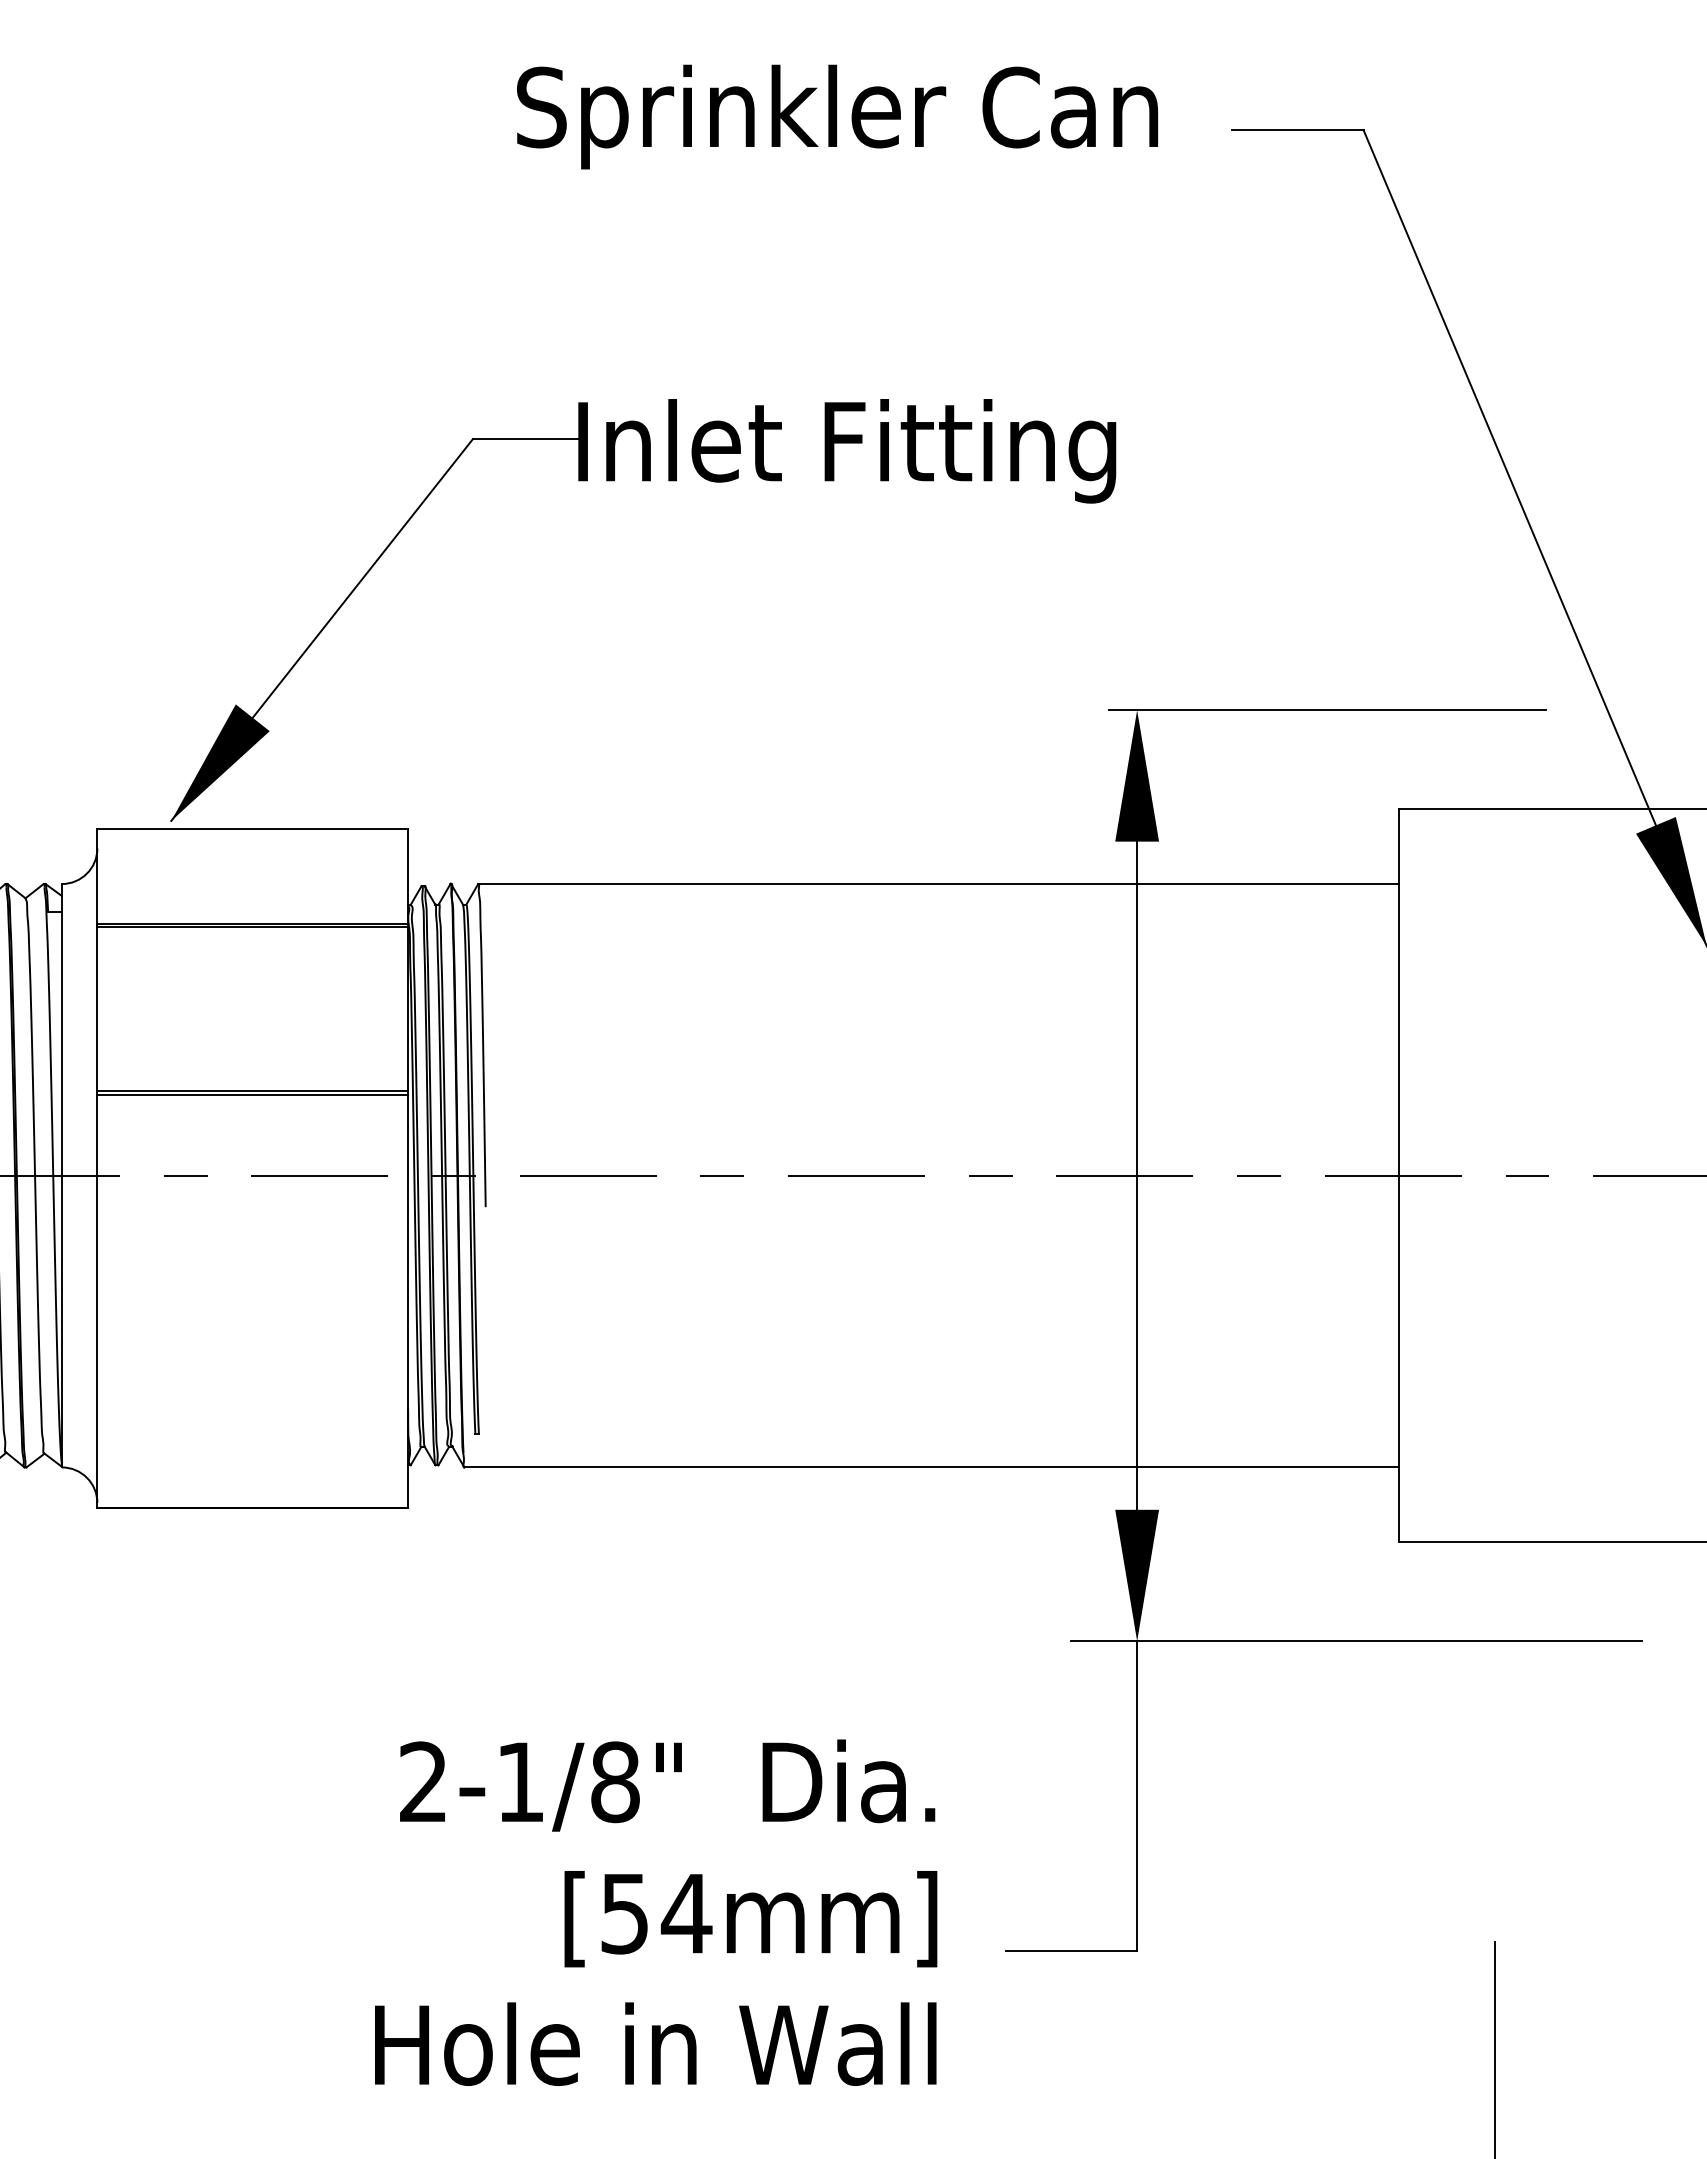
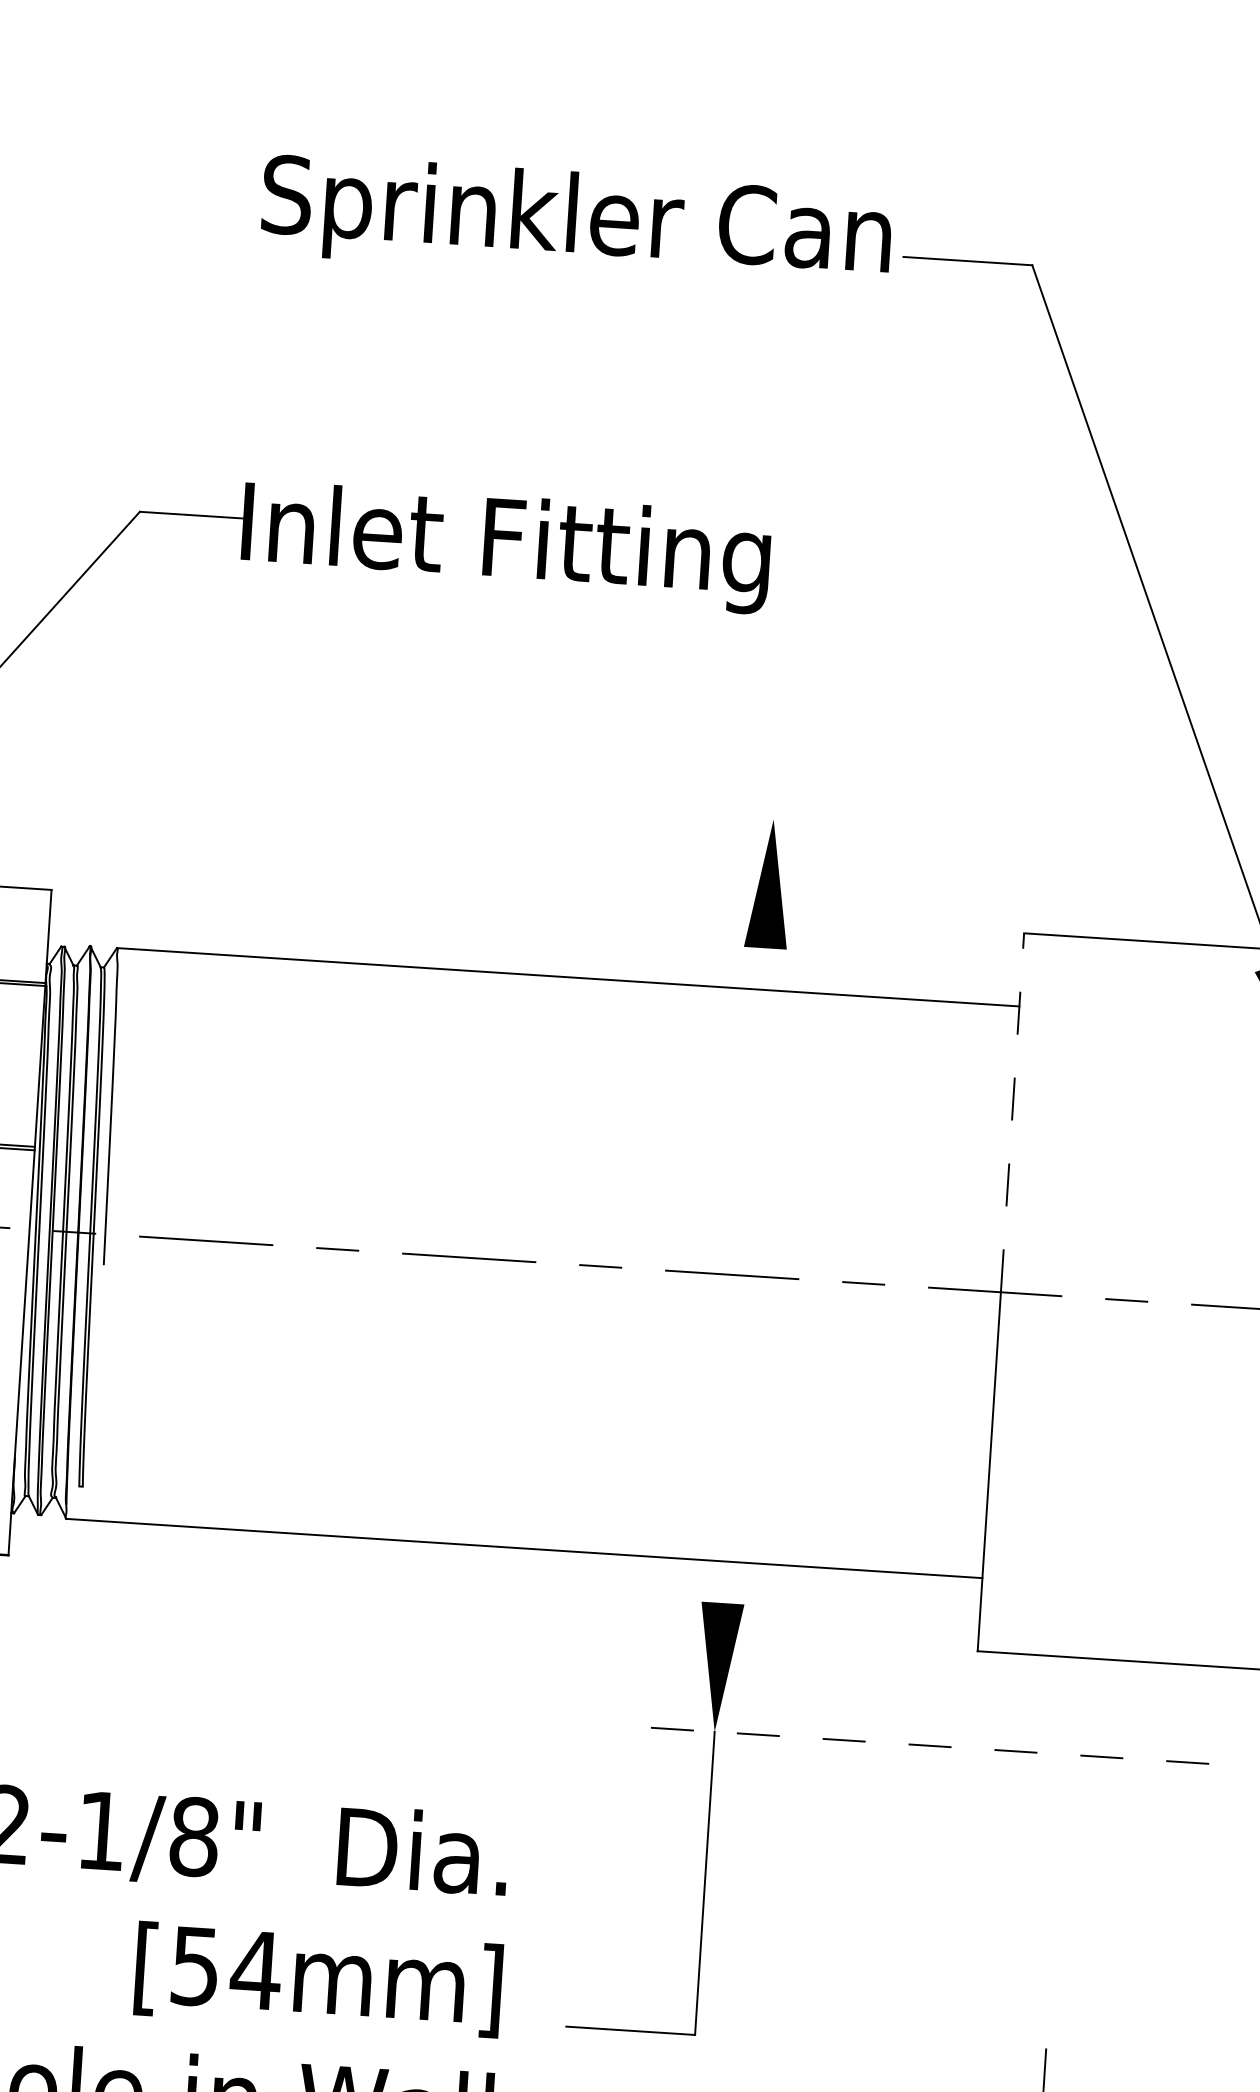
text: (837, 116) -> (576, 222), moved
line: (1327, 710) -> (960, 831), removed
line: (1399, 992) -> (1012, 1112), solid -> dashed
line: (1137, 1175) -> (744, 1275), removed
line: (1356, 1641) -> (929, 1746), solid -> dashed

